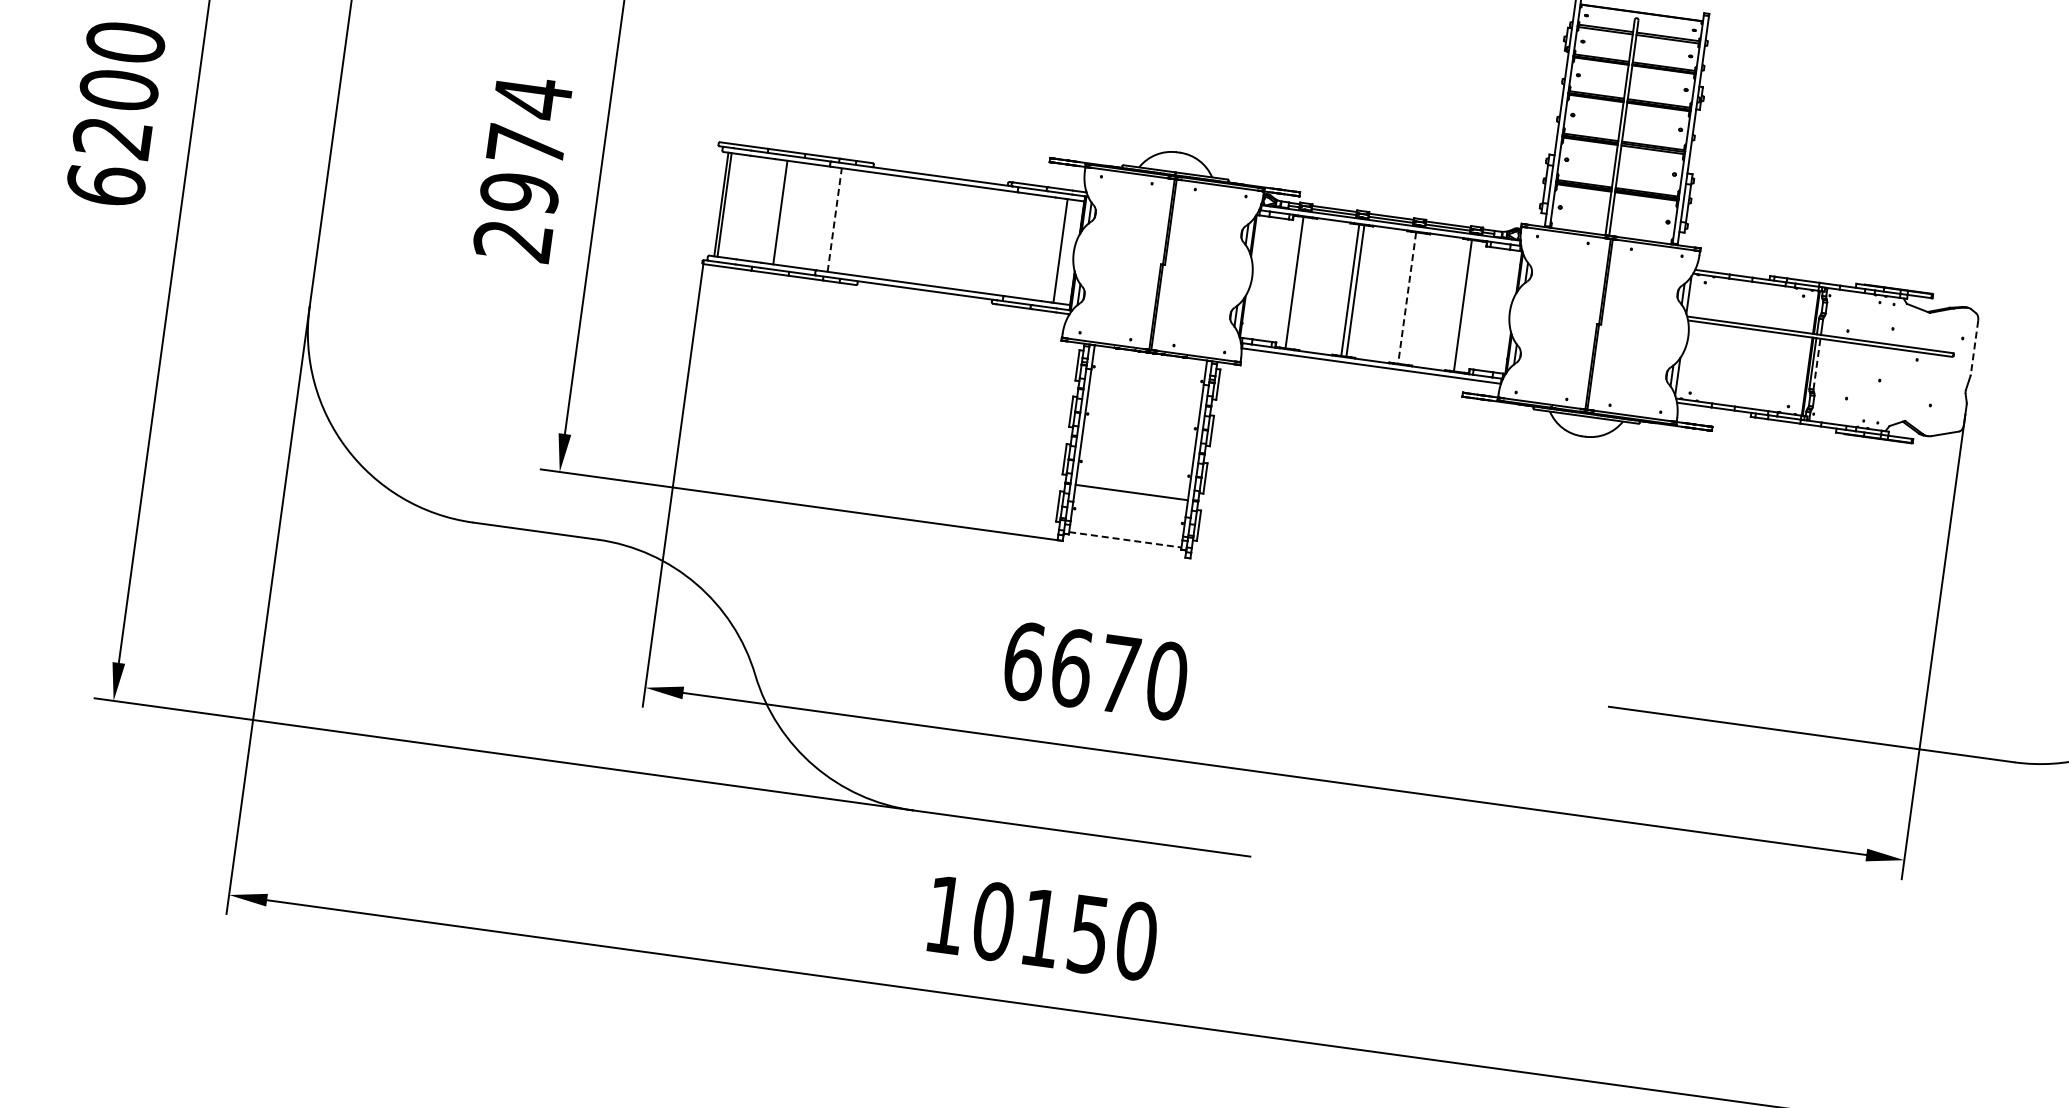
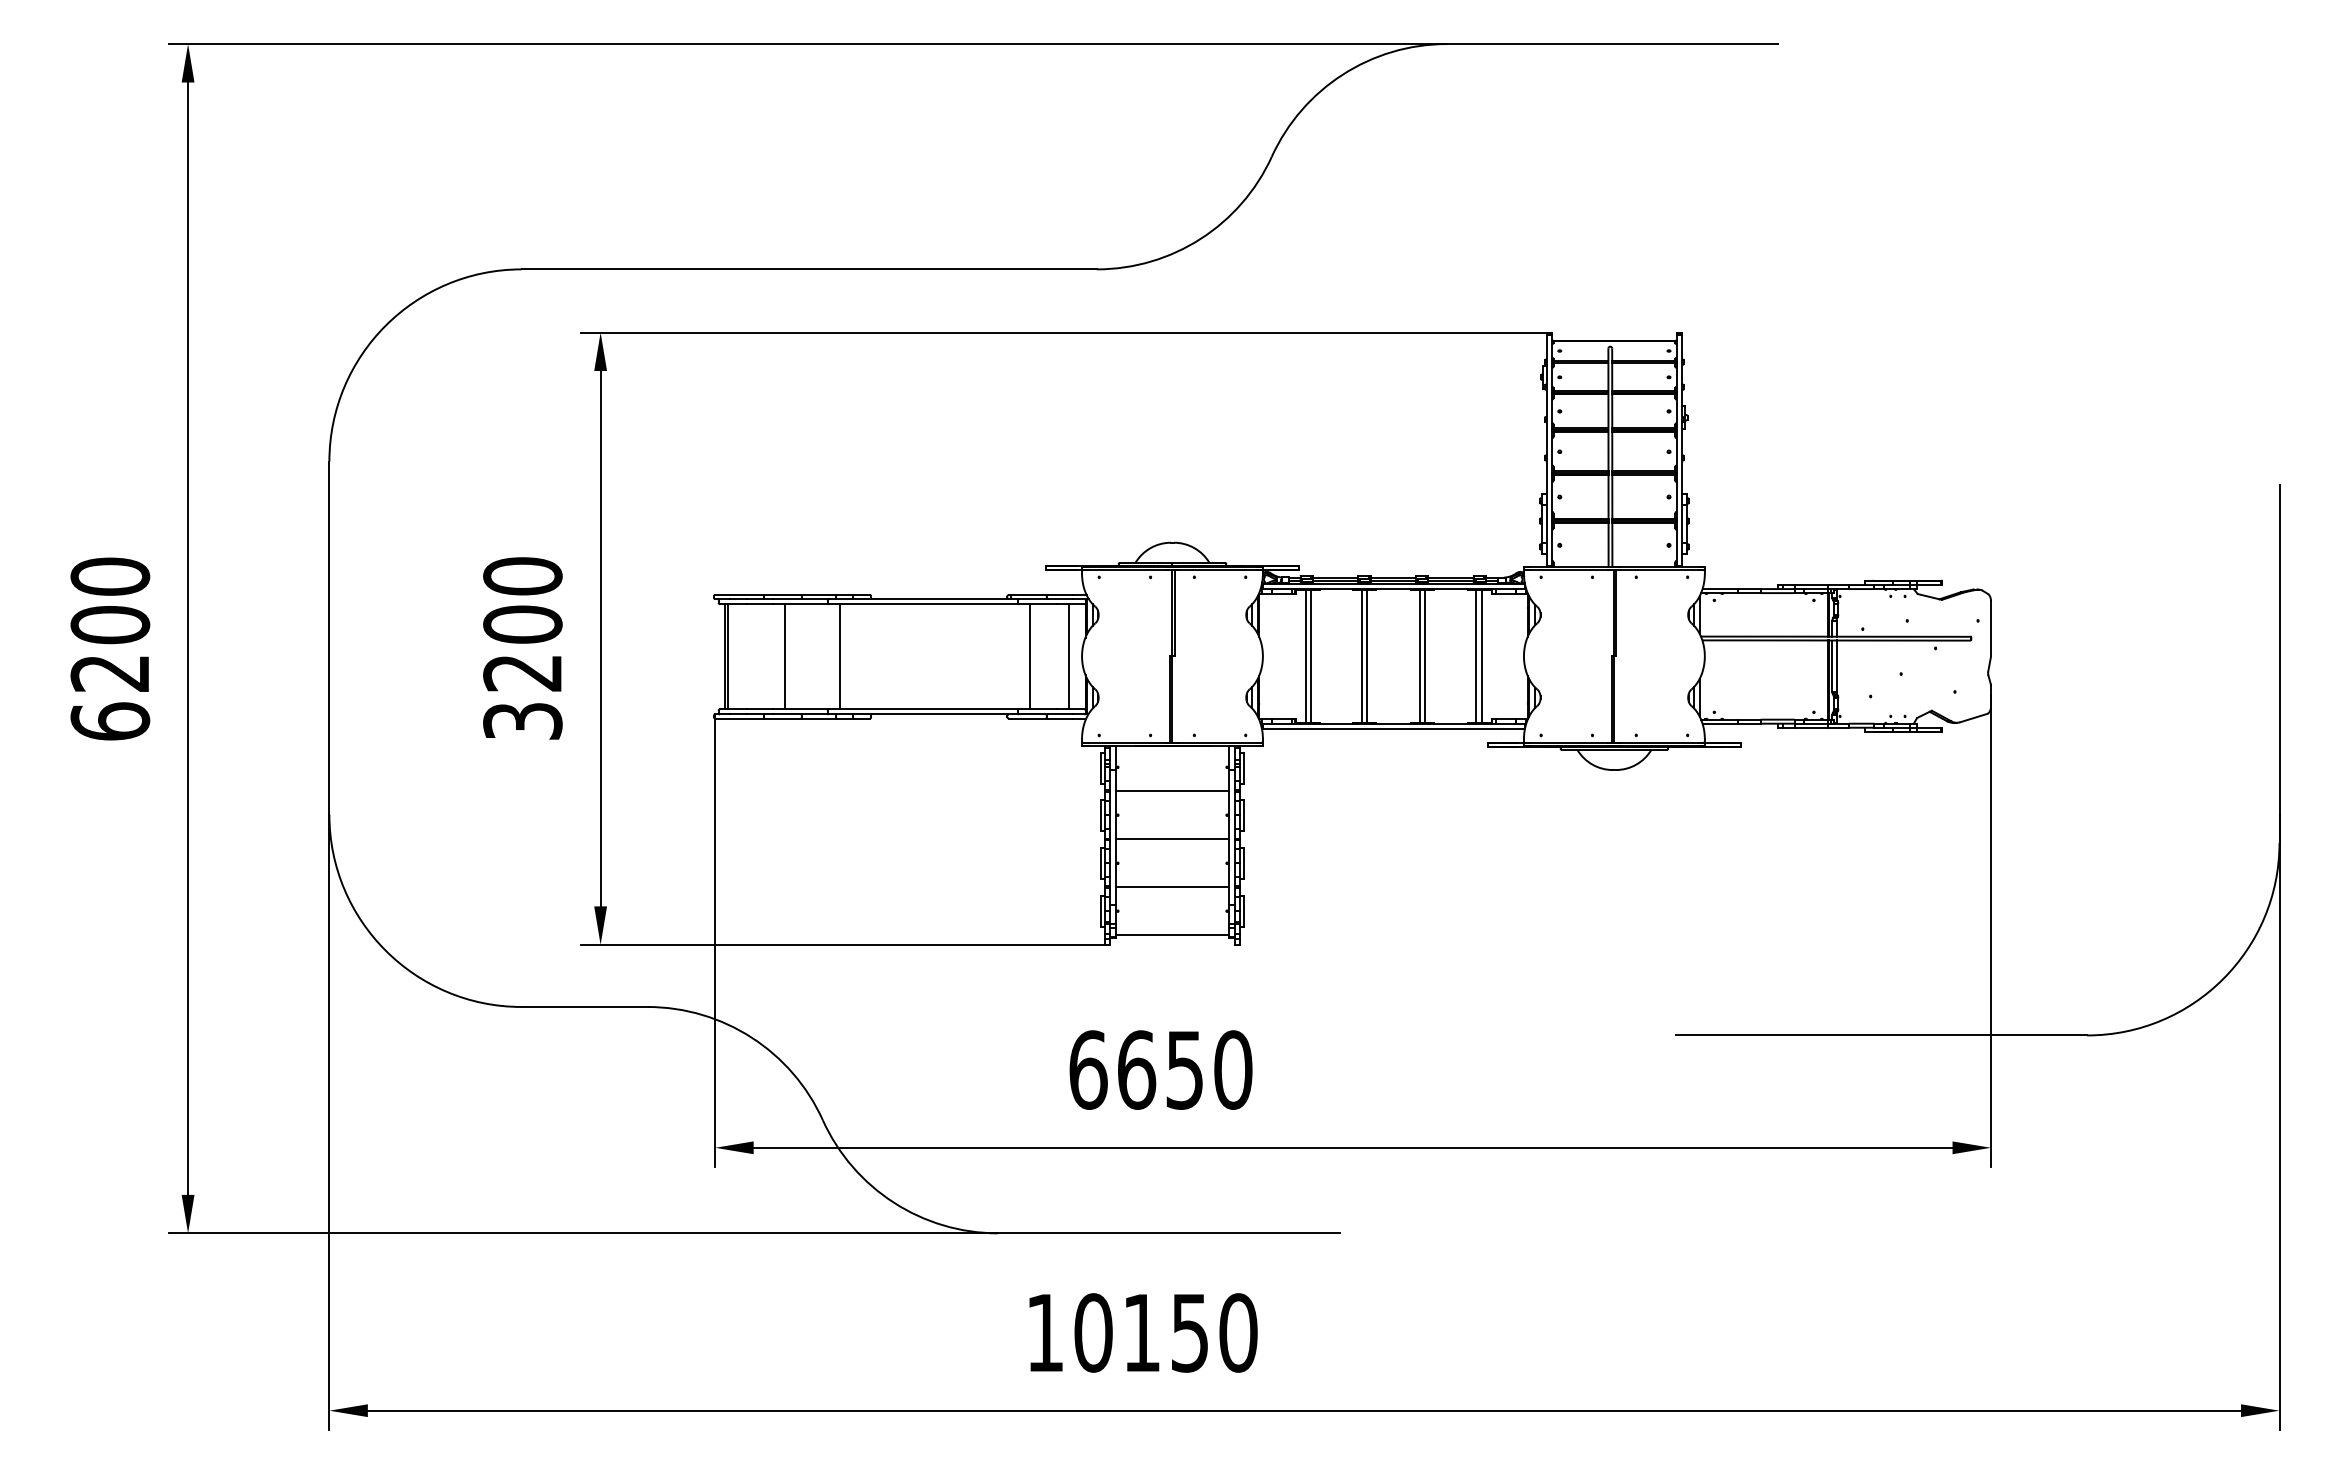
text: (522, 168) -> (522, 647), 2974 -> 3200
line: (834, 219) -> (839, 656), dashed -> solid
line: (1022, 245) -> (1030, 656), added
line: (1299, 282) -> (1310, 655), added
line: (1412, 297) -> (1425, 655), added
line: (1406, 298) -> (1419, 656), dashed -> solid
line: (1468, 305) -> (1481, 655), added
line: (1974, 347) -> (1991, 628), dashed -> solid
line: (1816, 364) -> (1836, 666), dashed -> solid
line: (1144, 397) -> (1172, 791), added
line: (1138, 445) -> (1172, 839), added
line: (1125, 540) -> (1172, 935), dashed -> solid
text: (1118, 674) -> (1184, 1070), 6670 -> 6650

